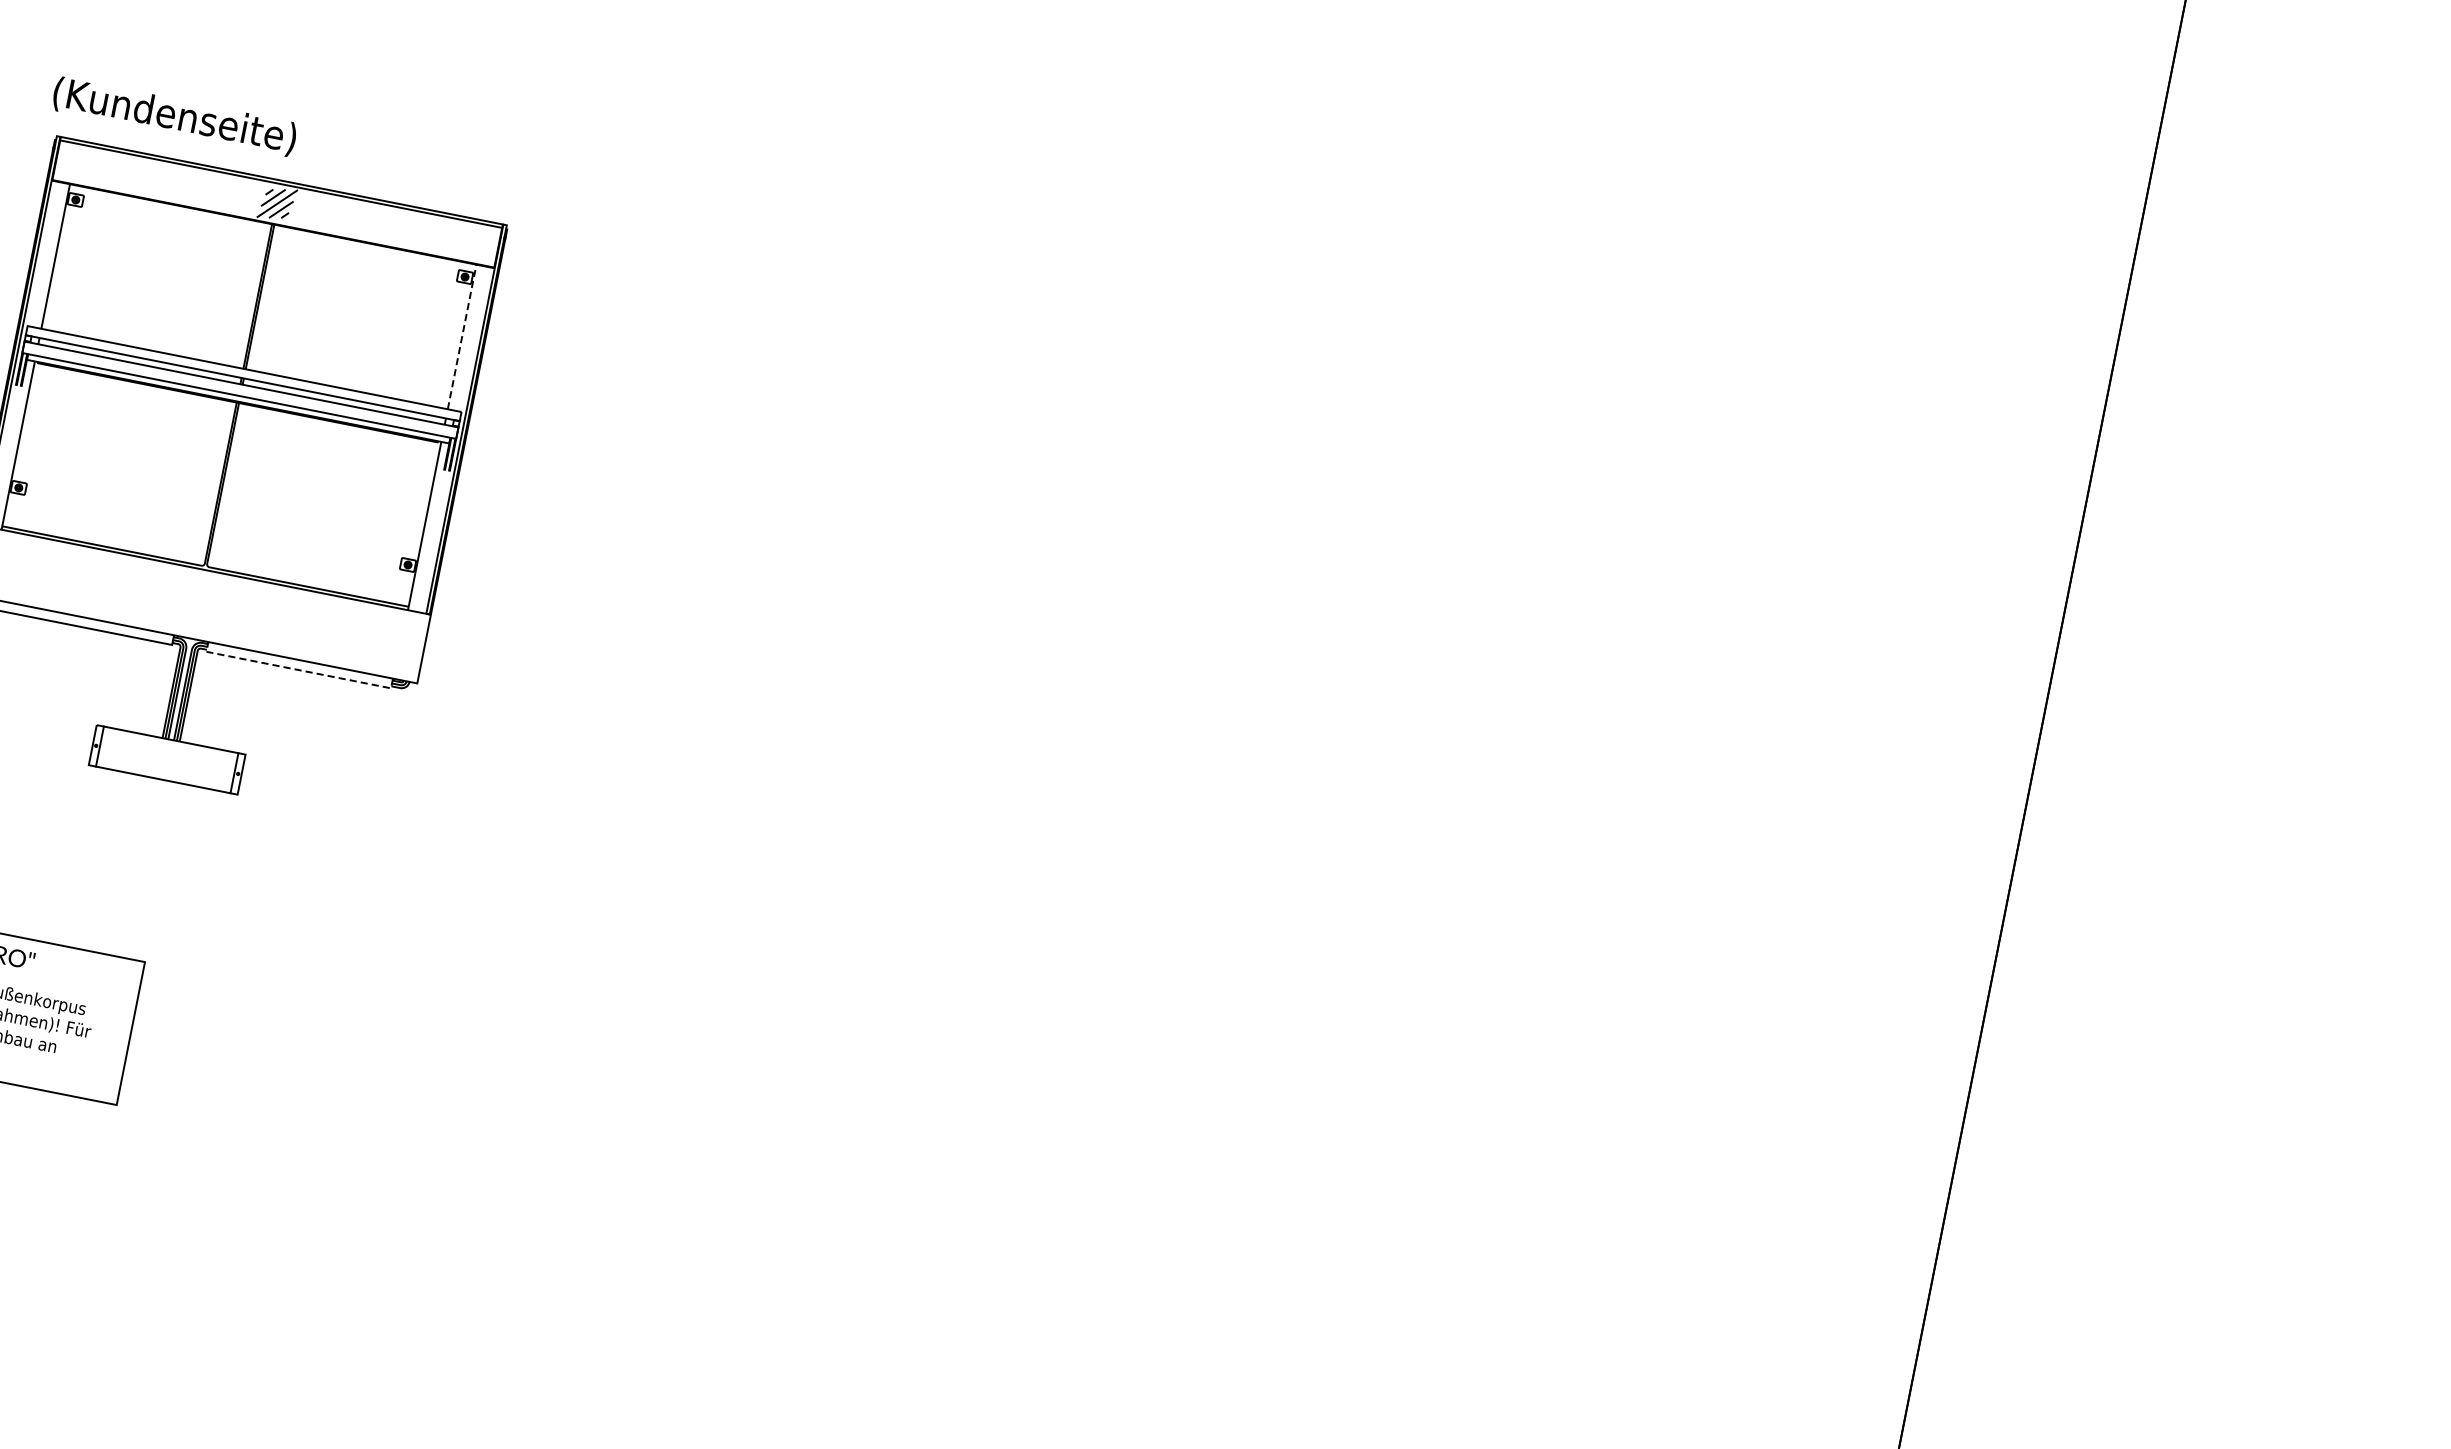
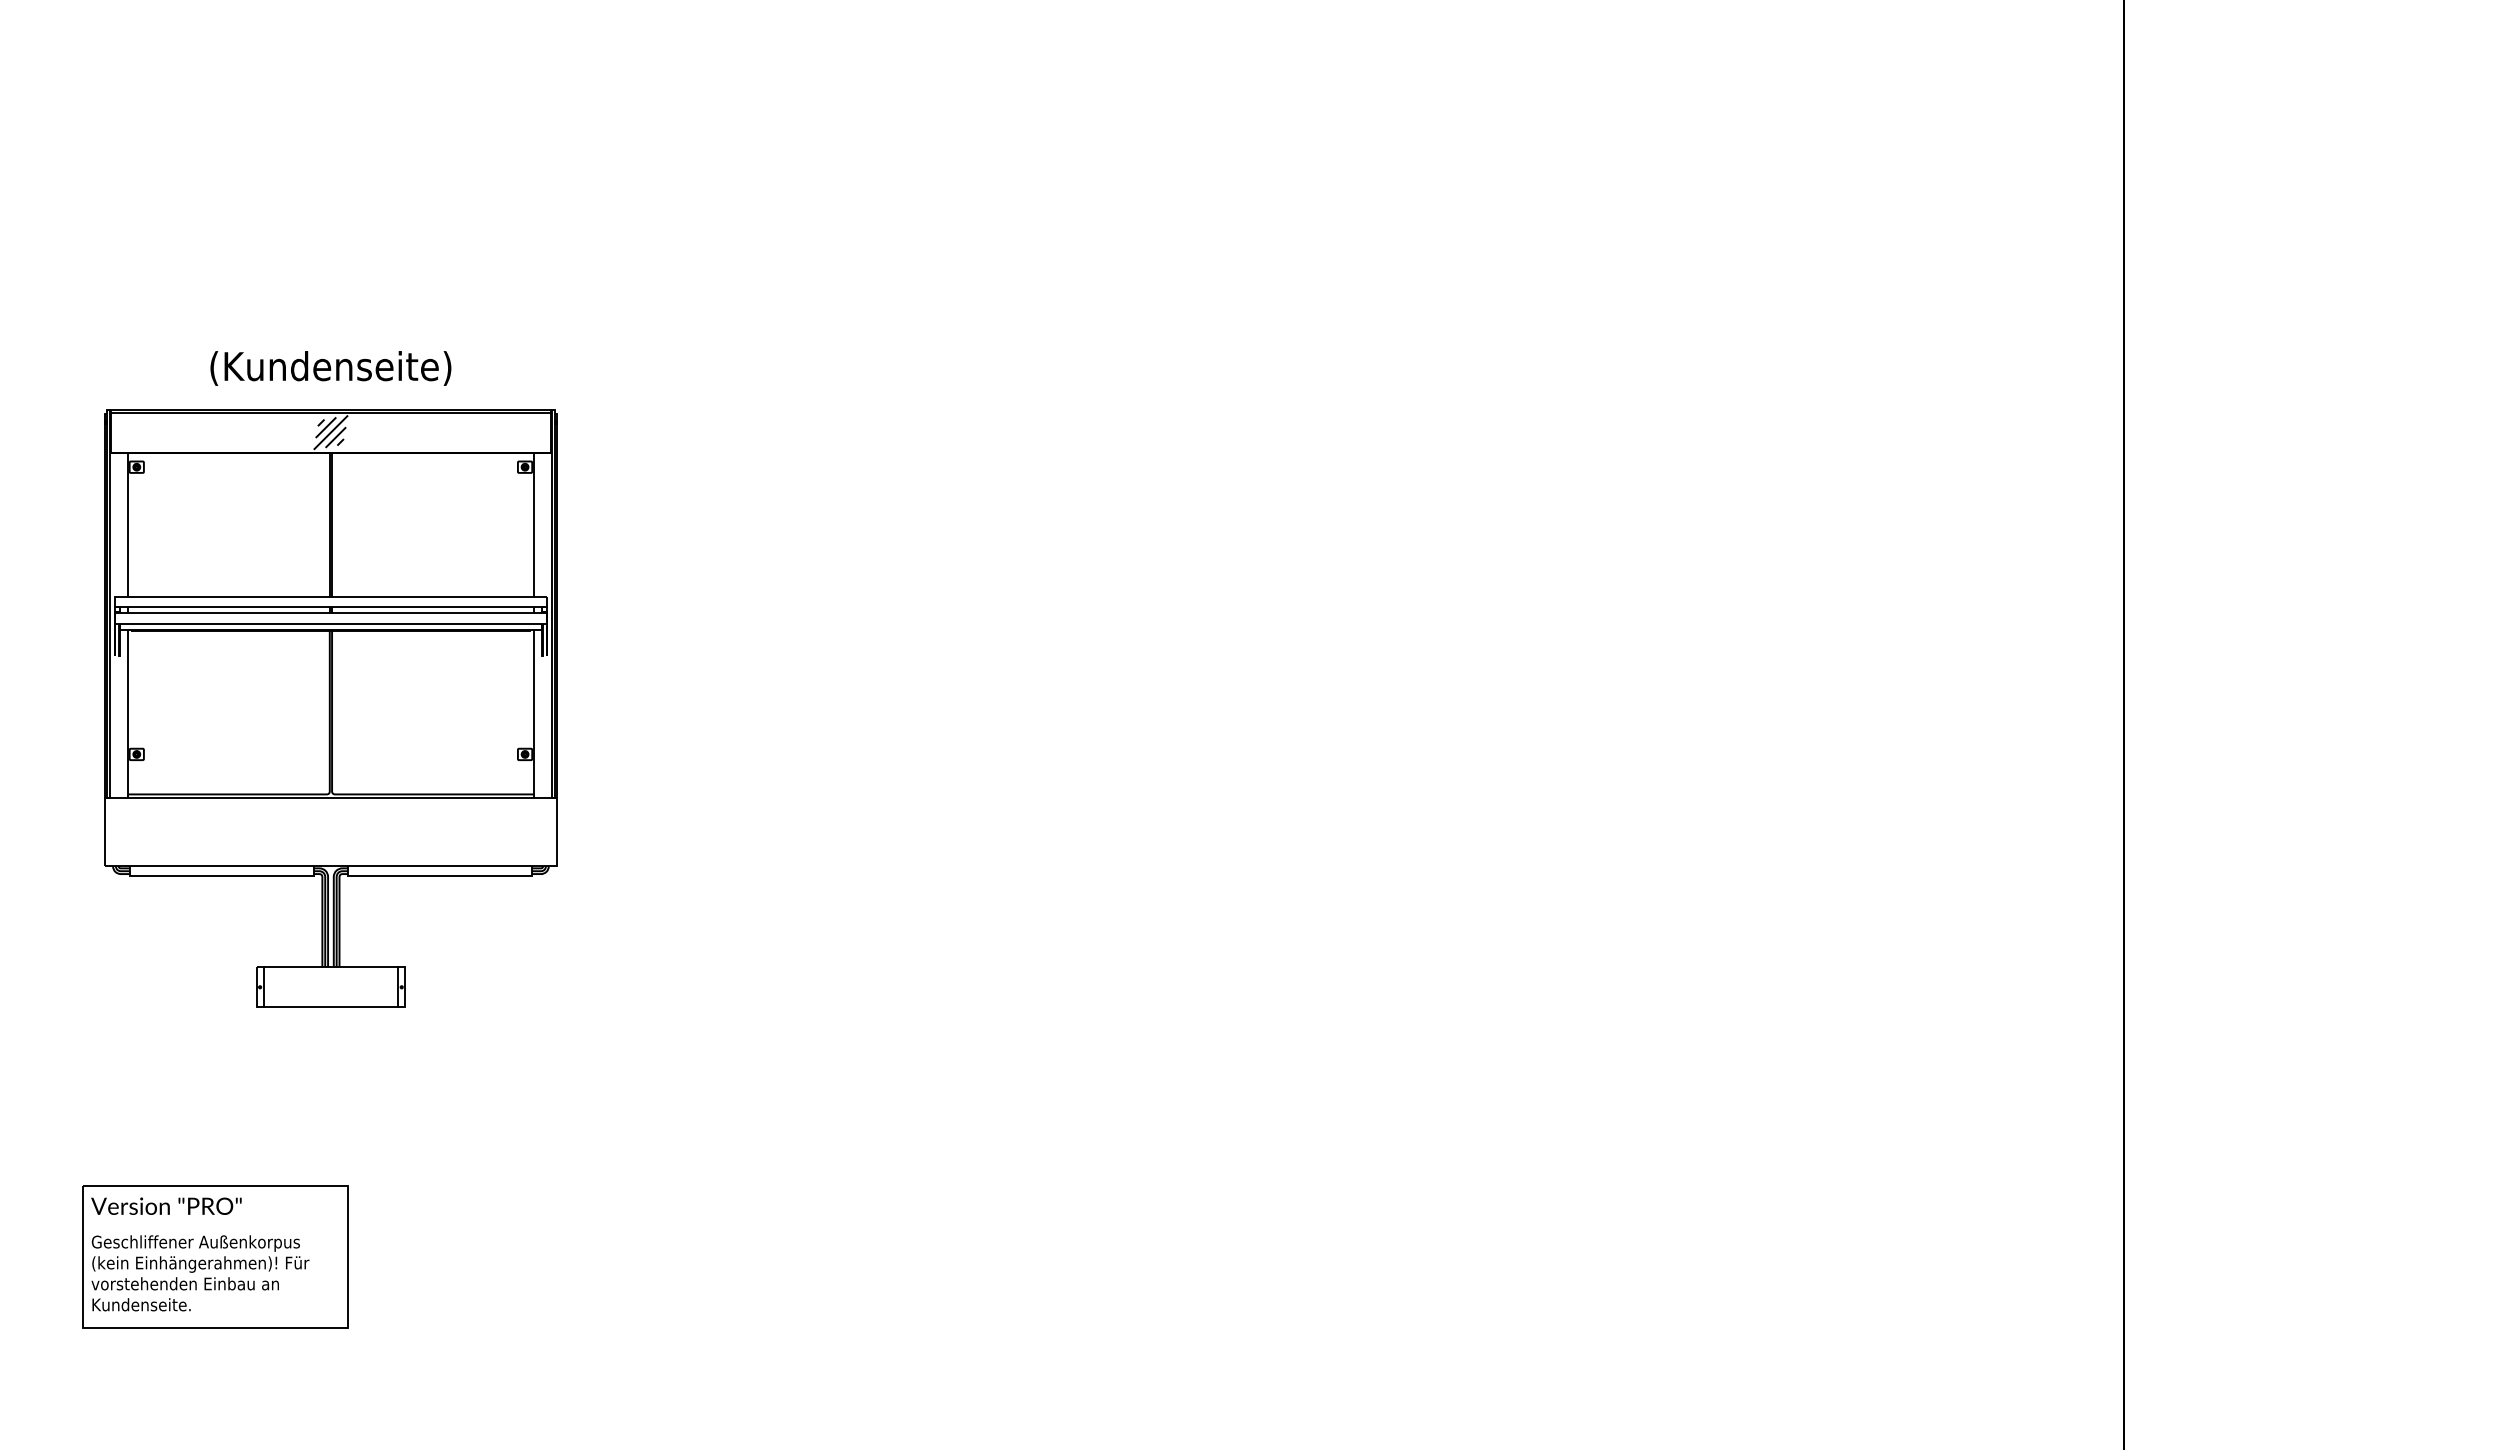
text: (174, 116) -> (330, 368), moved
line: (462, 336) -> (533, 524), dashed -> solid
line: (298, 670) -> (439, 876), dashed -> solid

